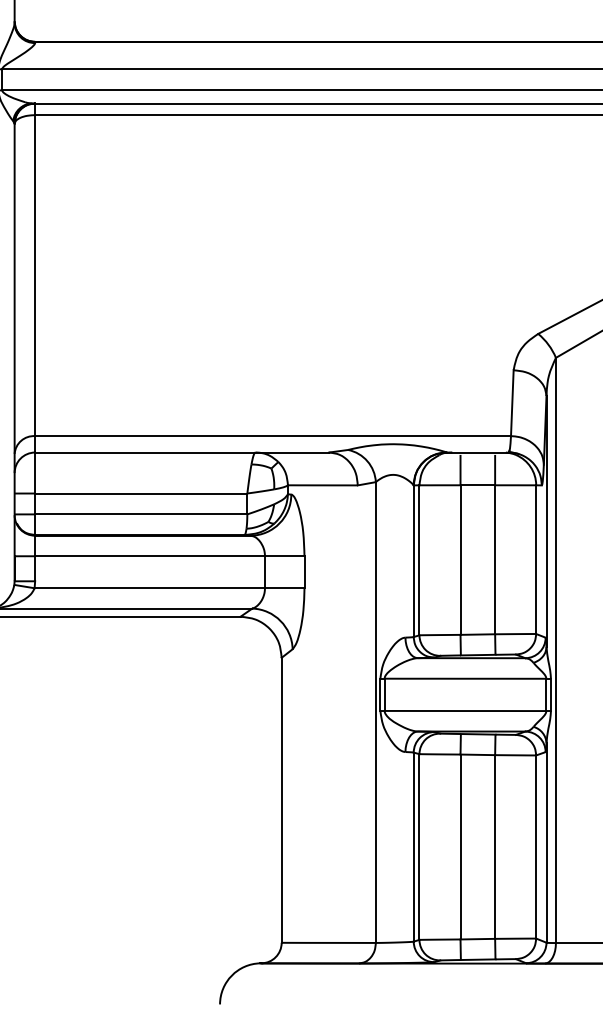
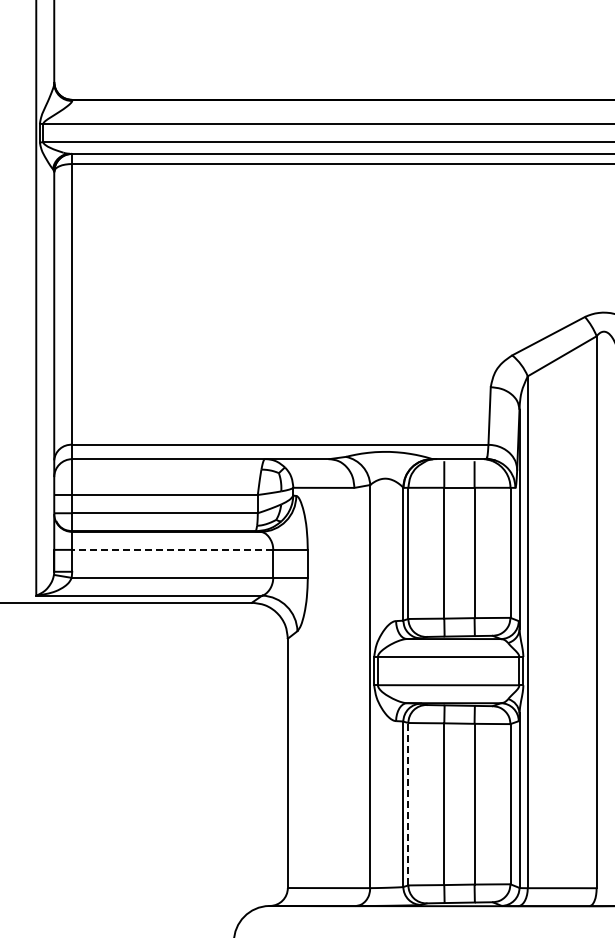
line: (149, 555) -> (172, 549), solid -> dashed
line: (419, 846) -> (408, 803), solid -> dashed

